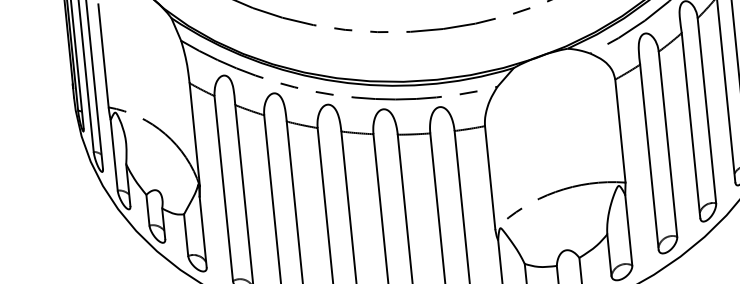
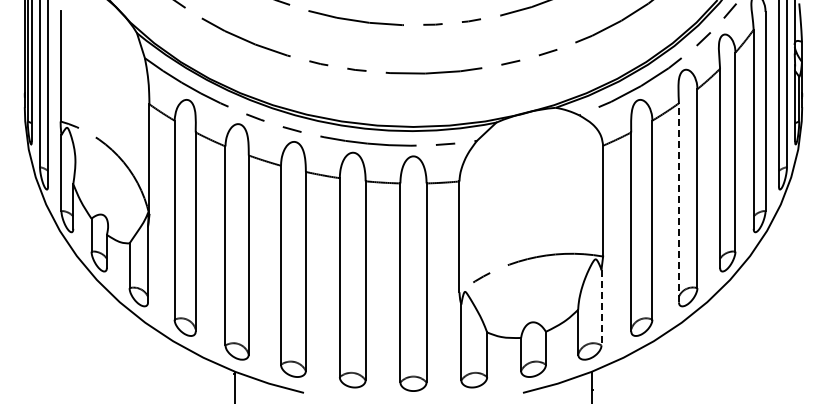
line: (690, 125) -> (678, 202), solid -> dashed
line: (628, 230) -> (601, 307), solid -> dashed

